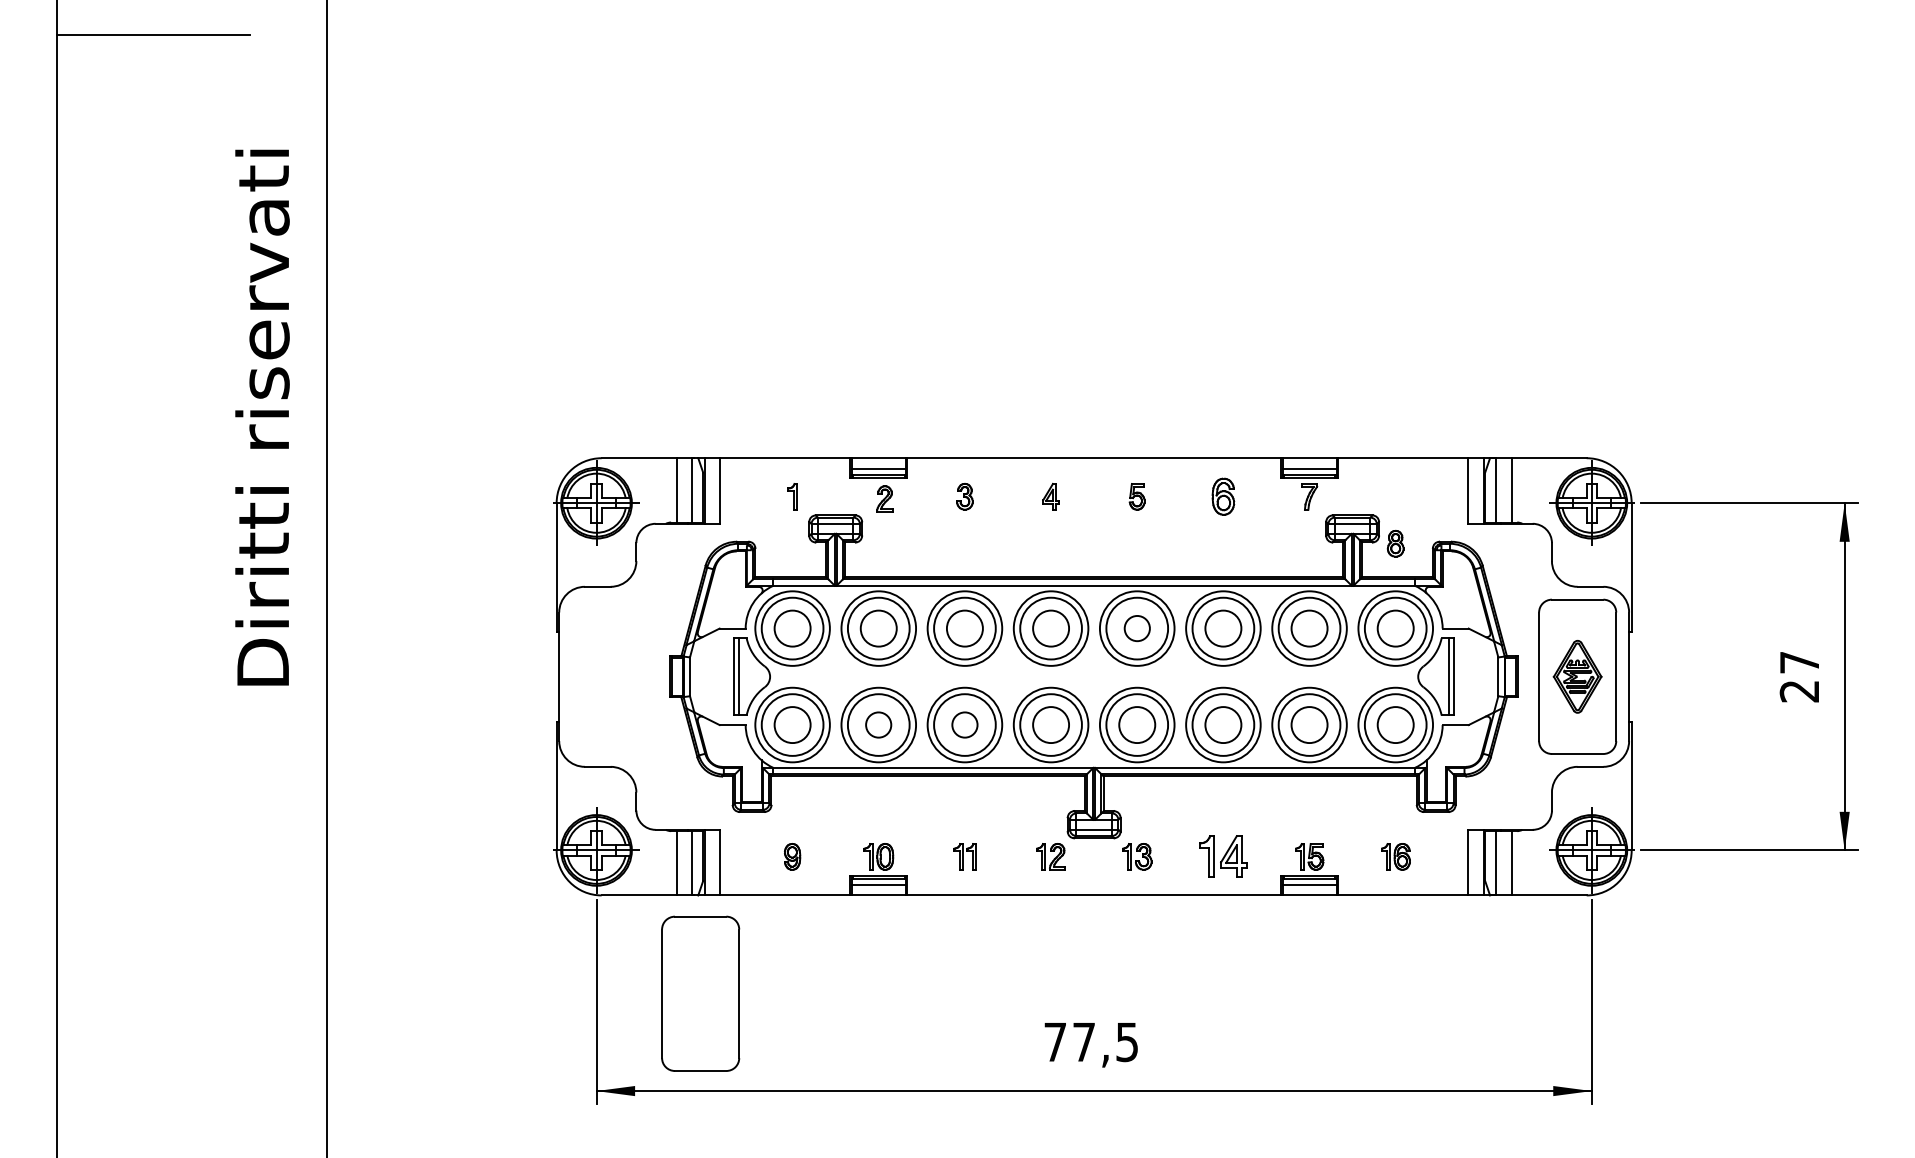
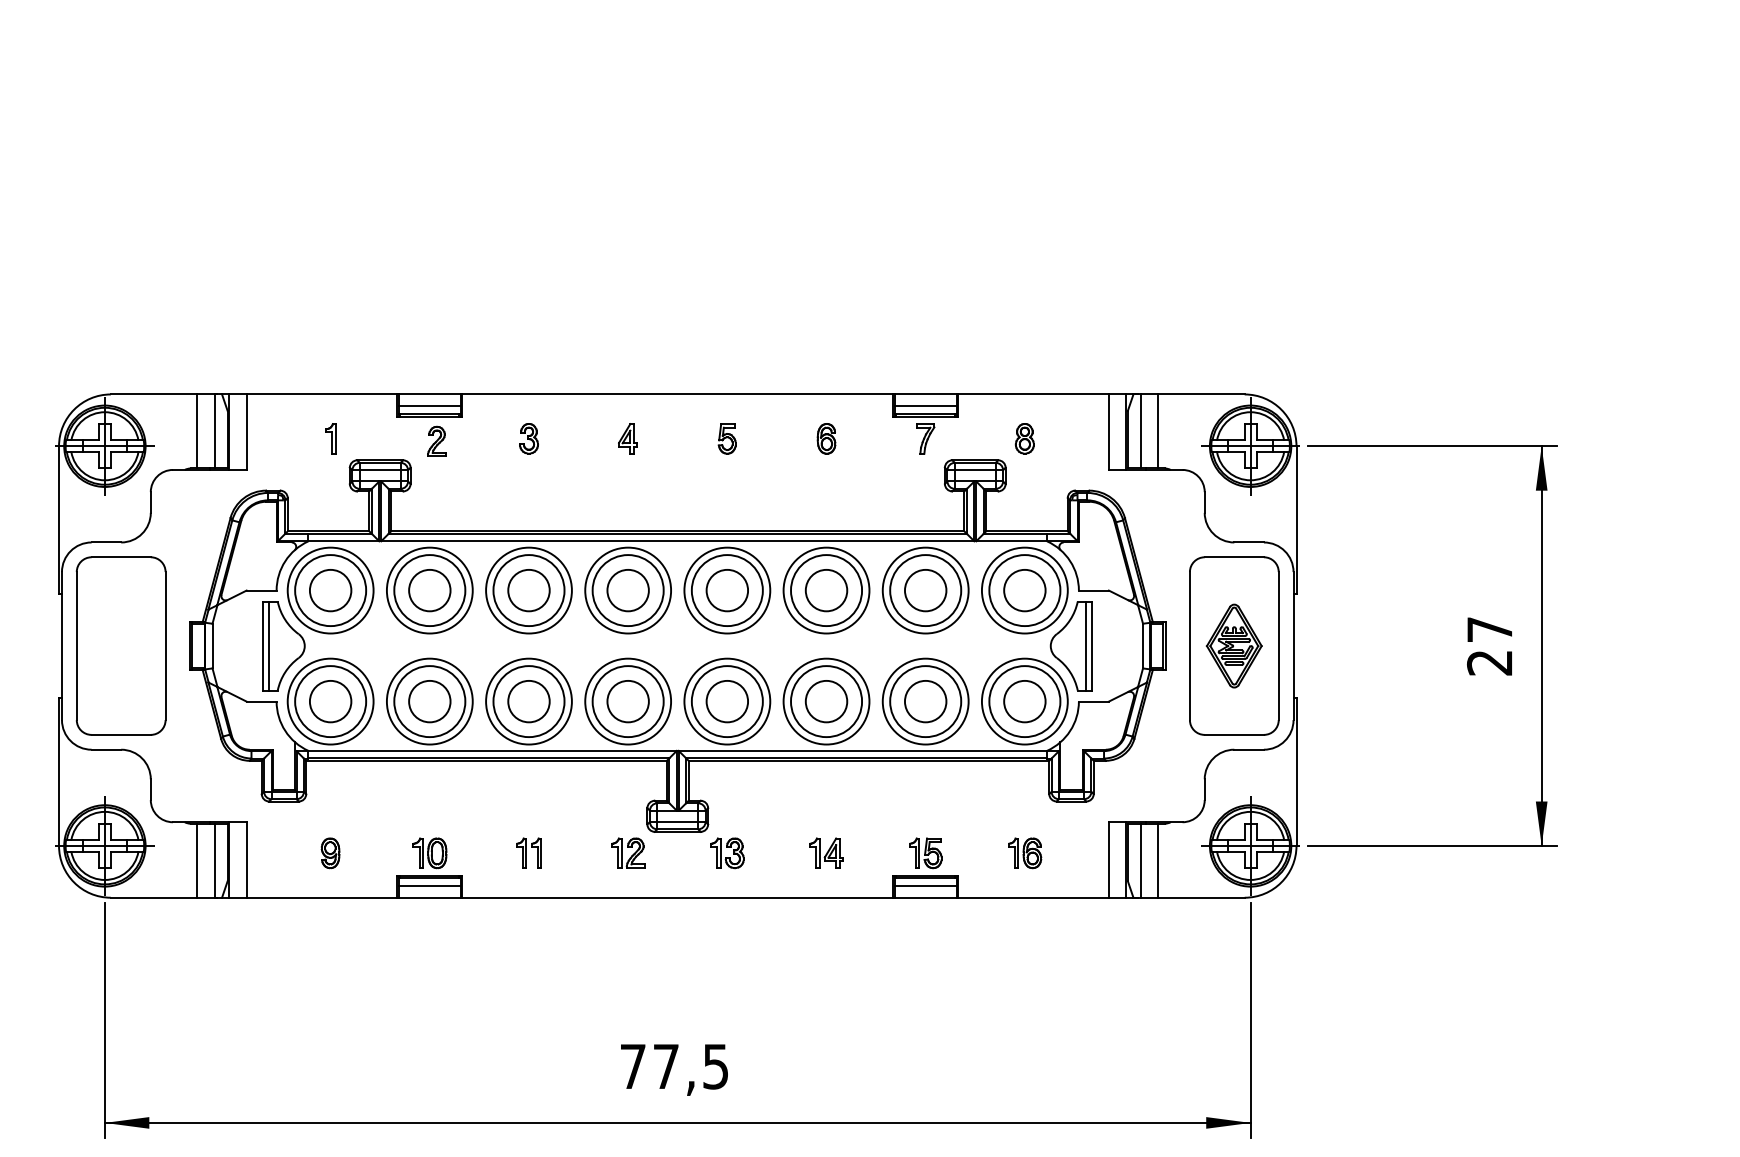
part: (1223, 496) -> (826, 438), size x0.71
part: (1395, 543) -> (1024, 438), moved
circle: (1137, 628) -> (727, 590), size x1.43
circle: (878, 724) -> (429, 700), size x1.43
circle: (964, 724) -> (528, 700), size x1.43
part: (1223, 856) -> (826, 852), size x0.62
part: (700, 993) -> (121, 645), moved

